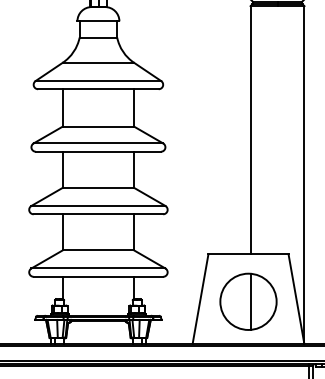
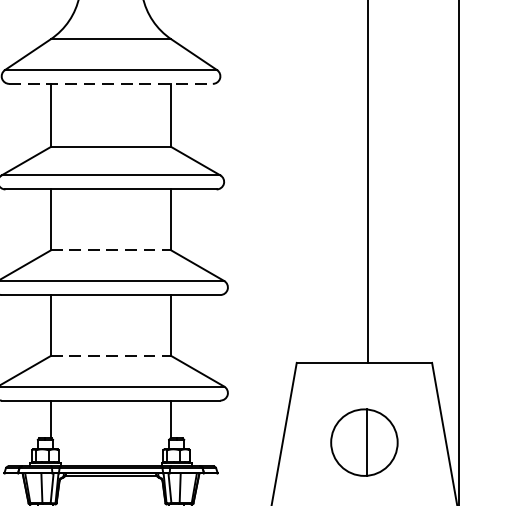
line: (98, 89) -> (111, 84), solid -> dashed
line: (98, 187) -> (111, 249), solid -> dashed
line: (98, 250) -> (111, 356), solid -> dashed
part: (248, 301) -> (364, 442), size x0.7

